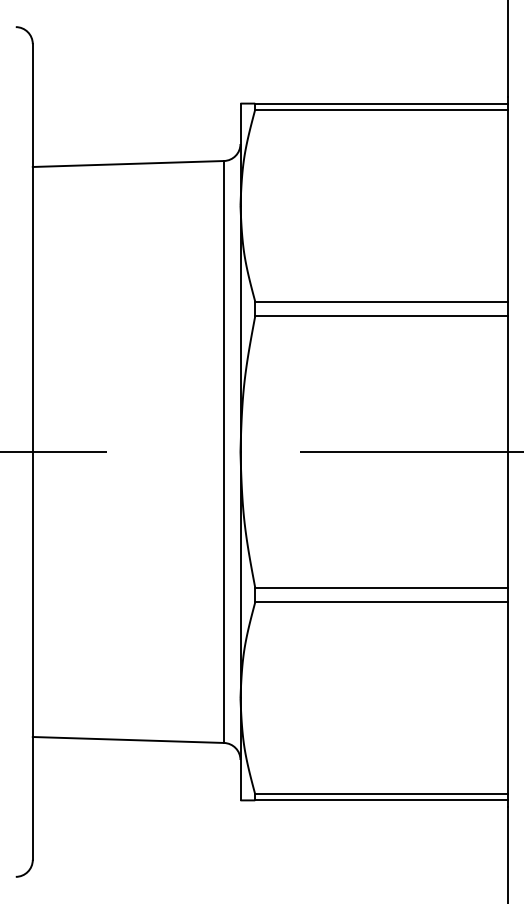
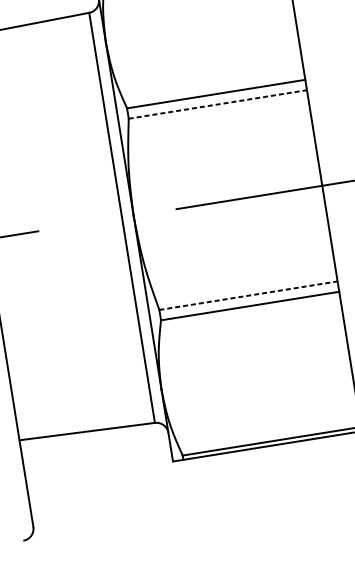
line: (382, 316) -> (218, 104), solid -> dashed
line: (382, 587) -> (249, 295), solid -> dashed

